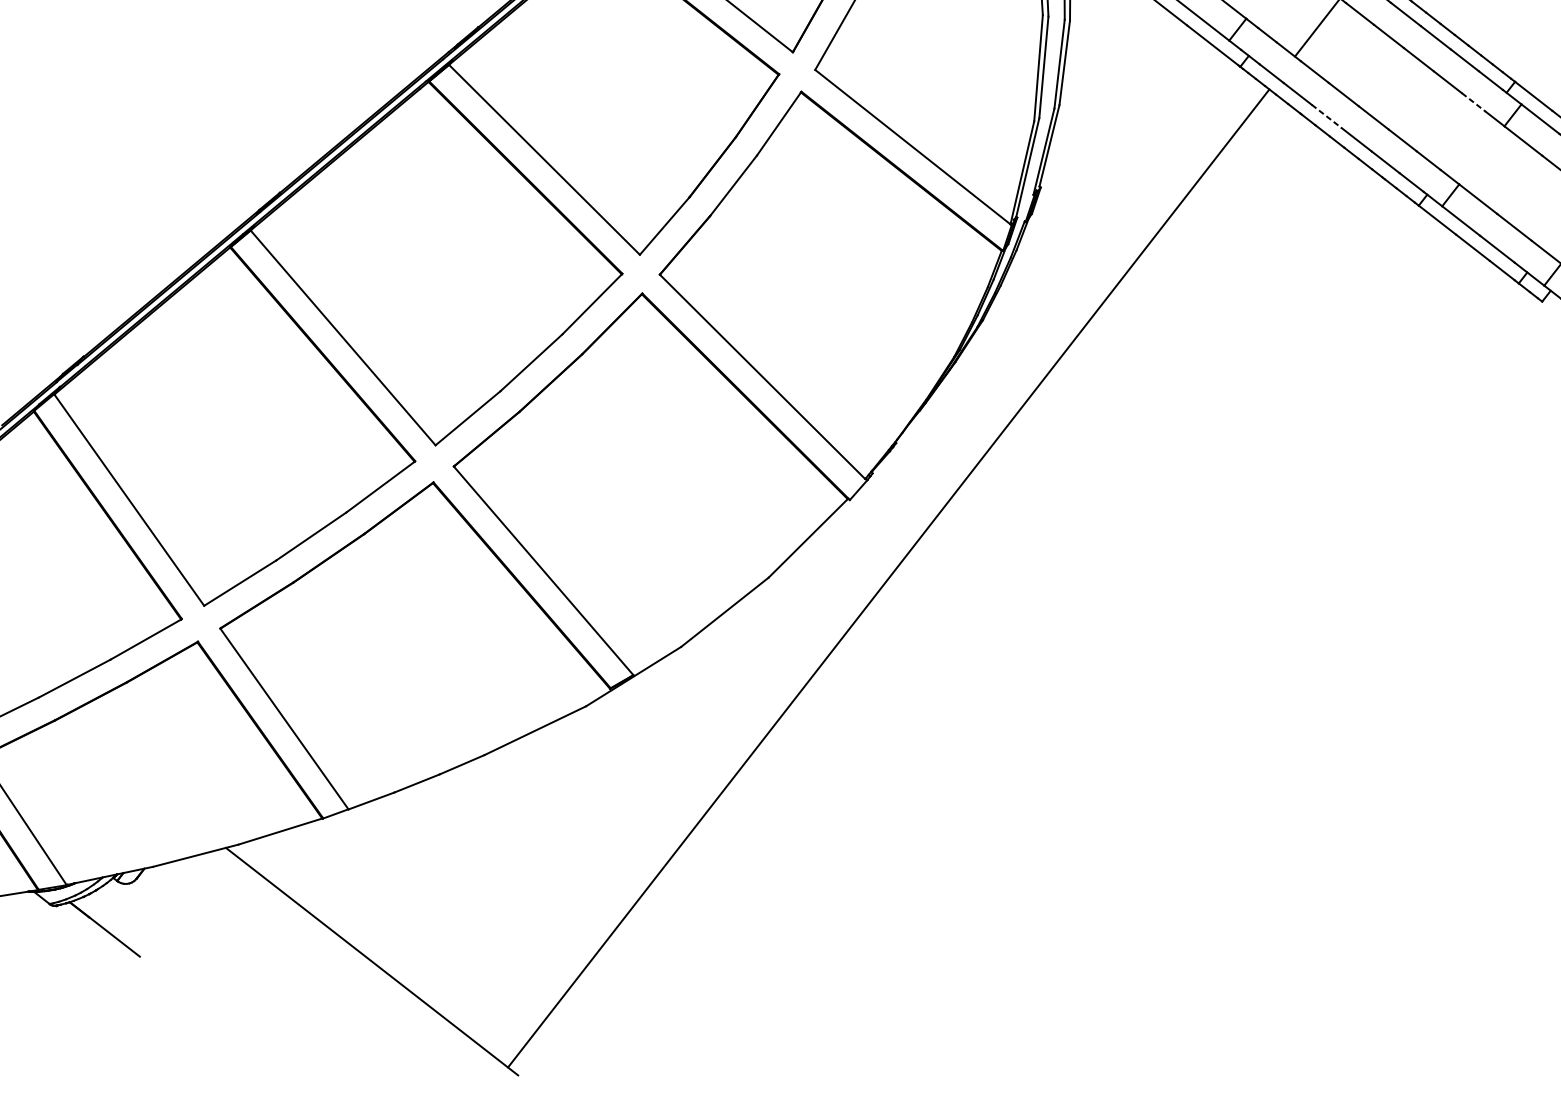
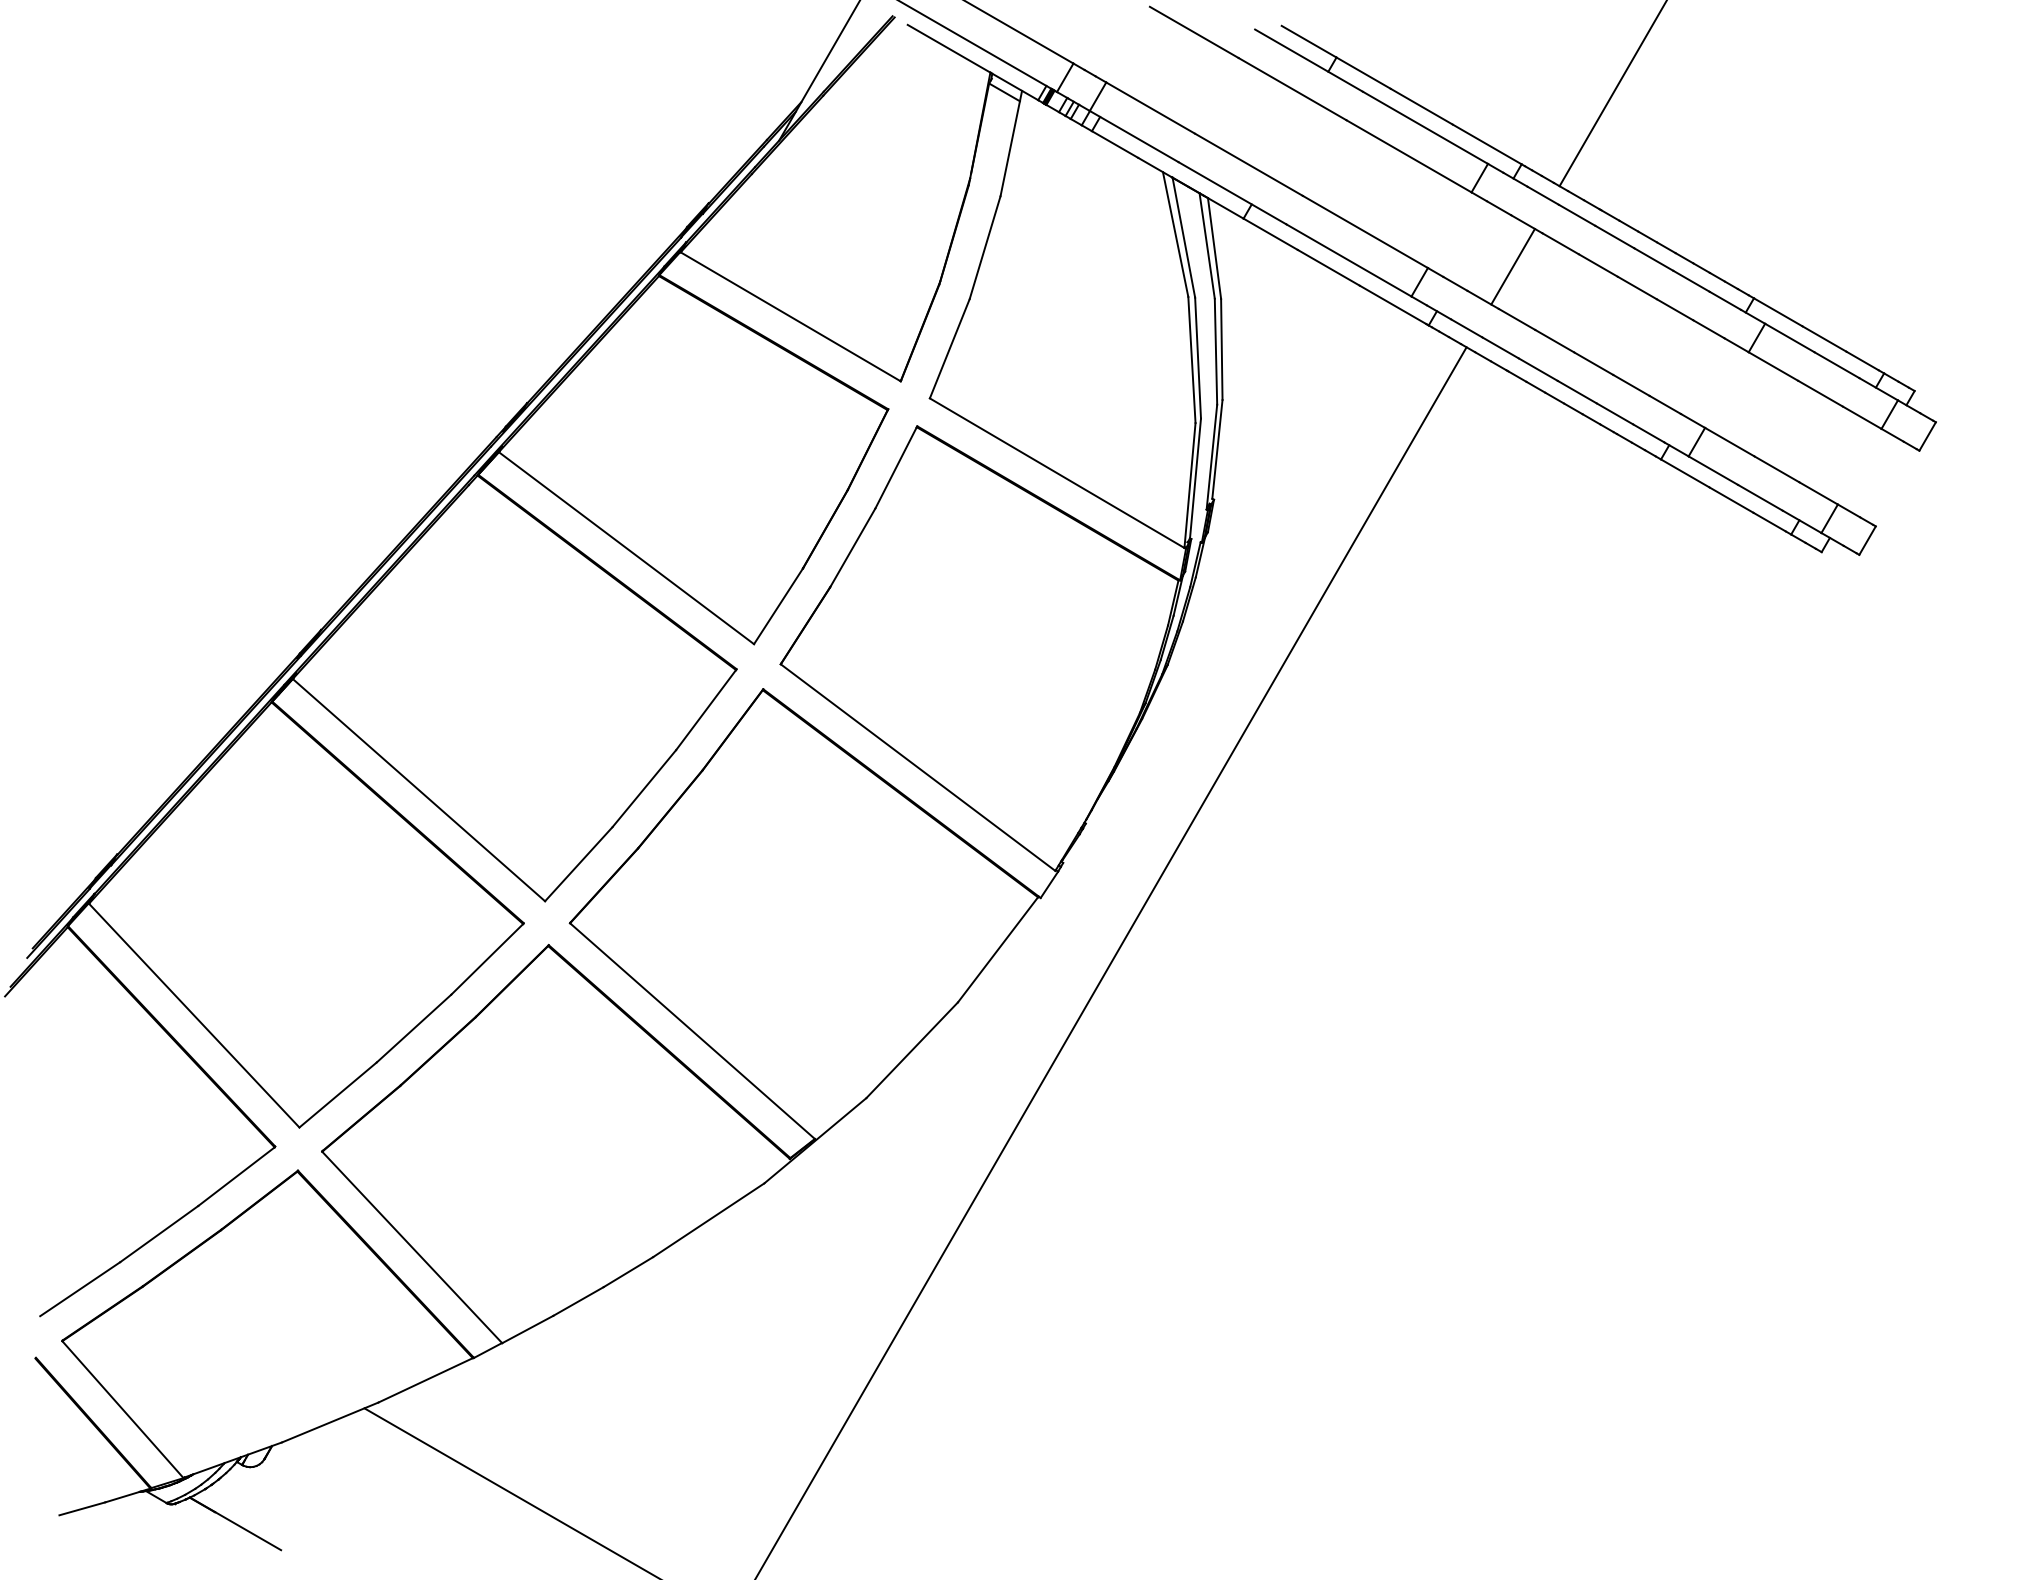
line: (1474, 102) -> (1709, 329), dashed -> solid
line: (1326, 116) -> (1538, 369), dashed -> solid

